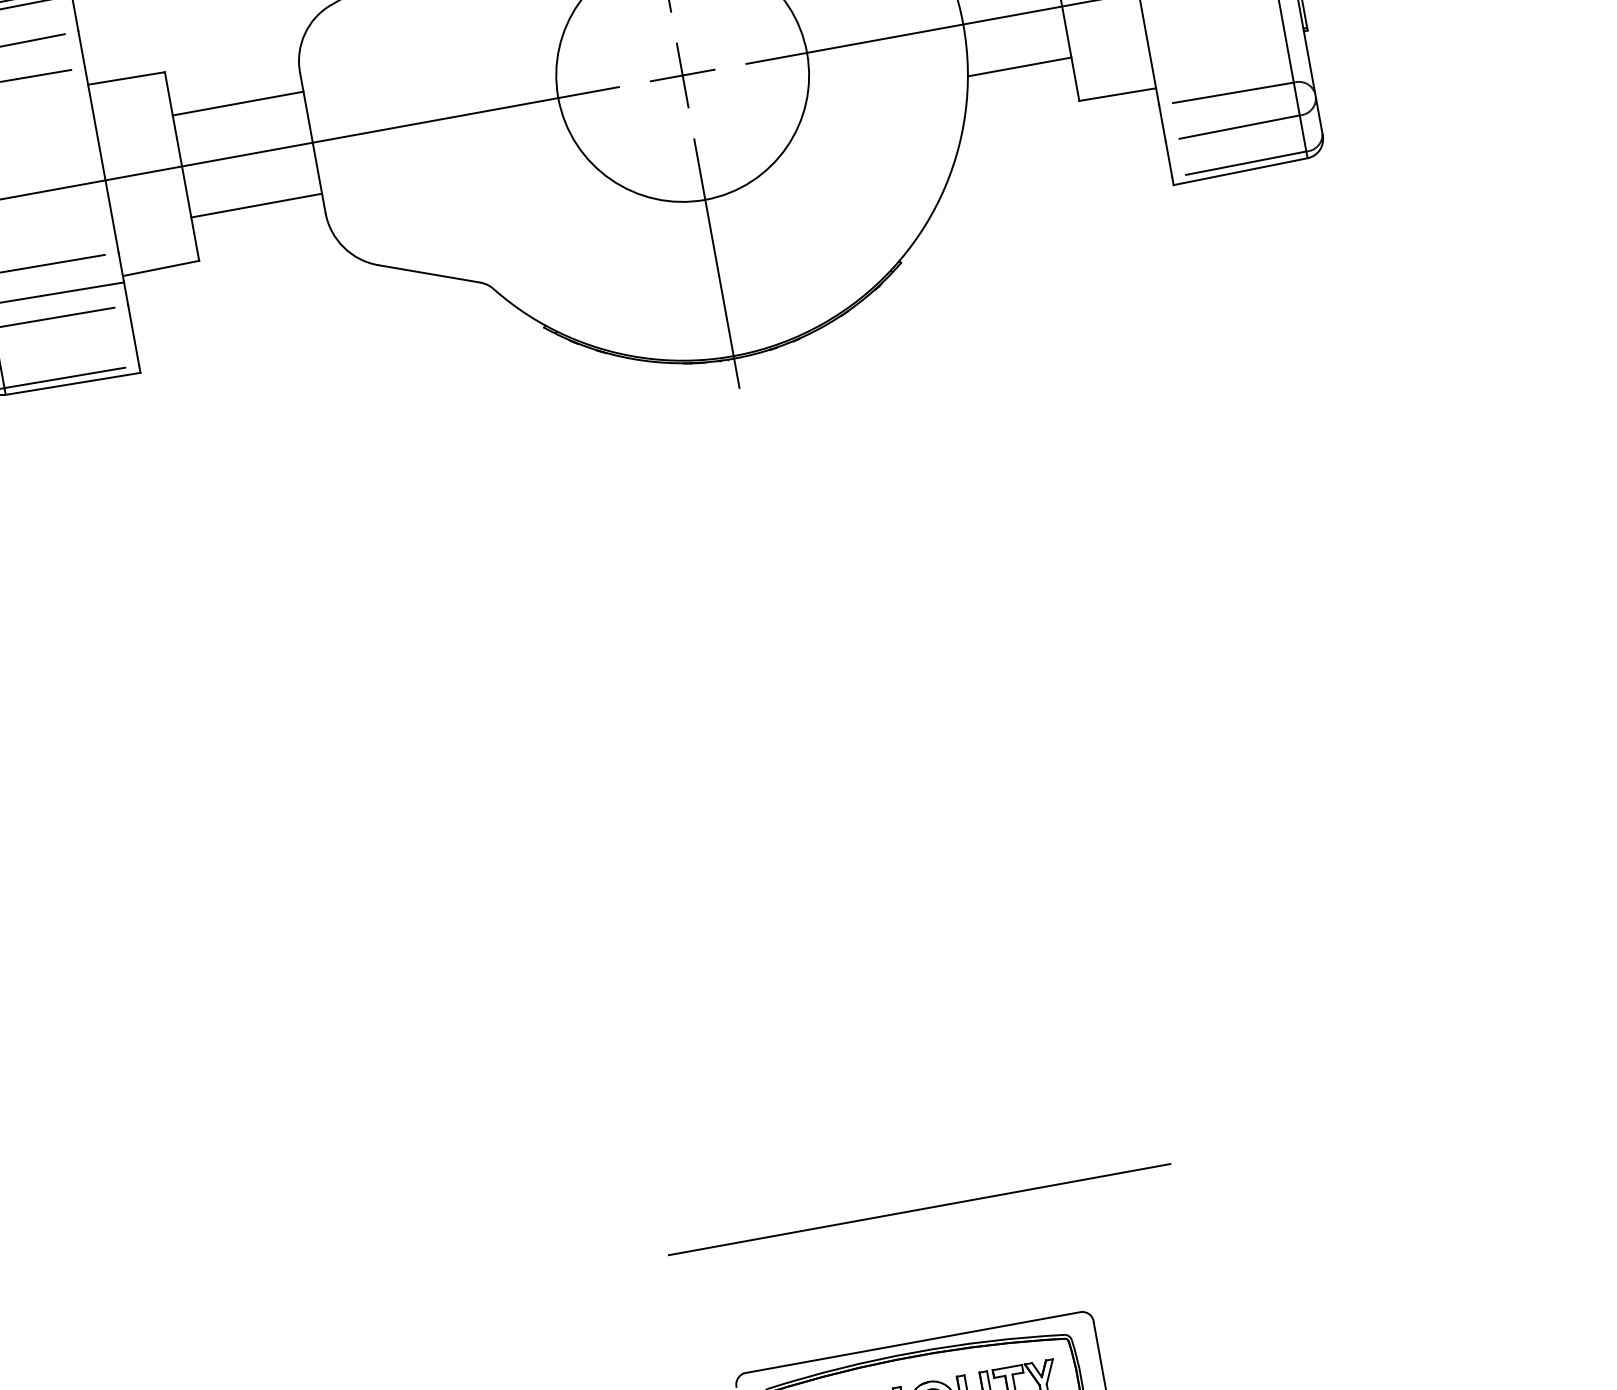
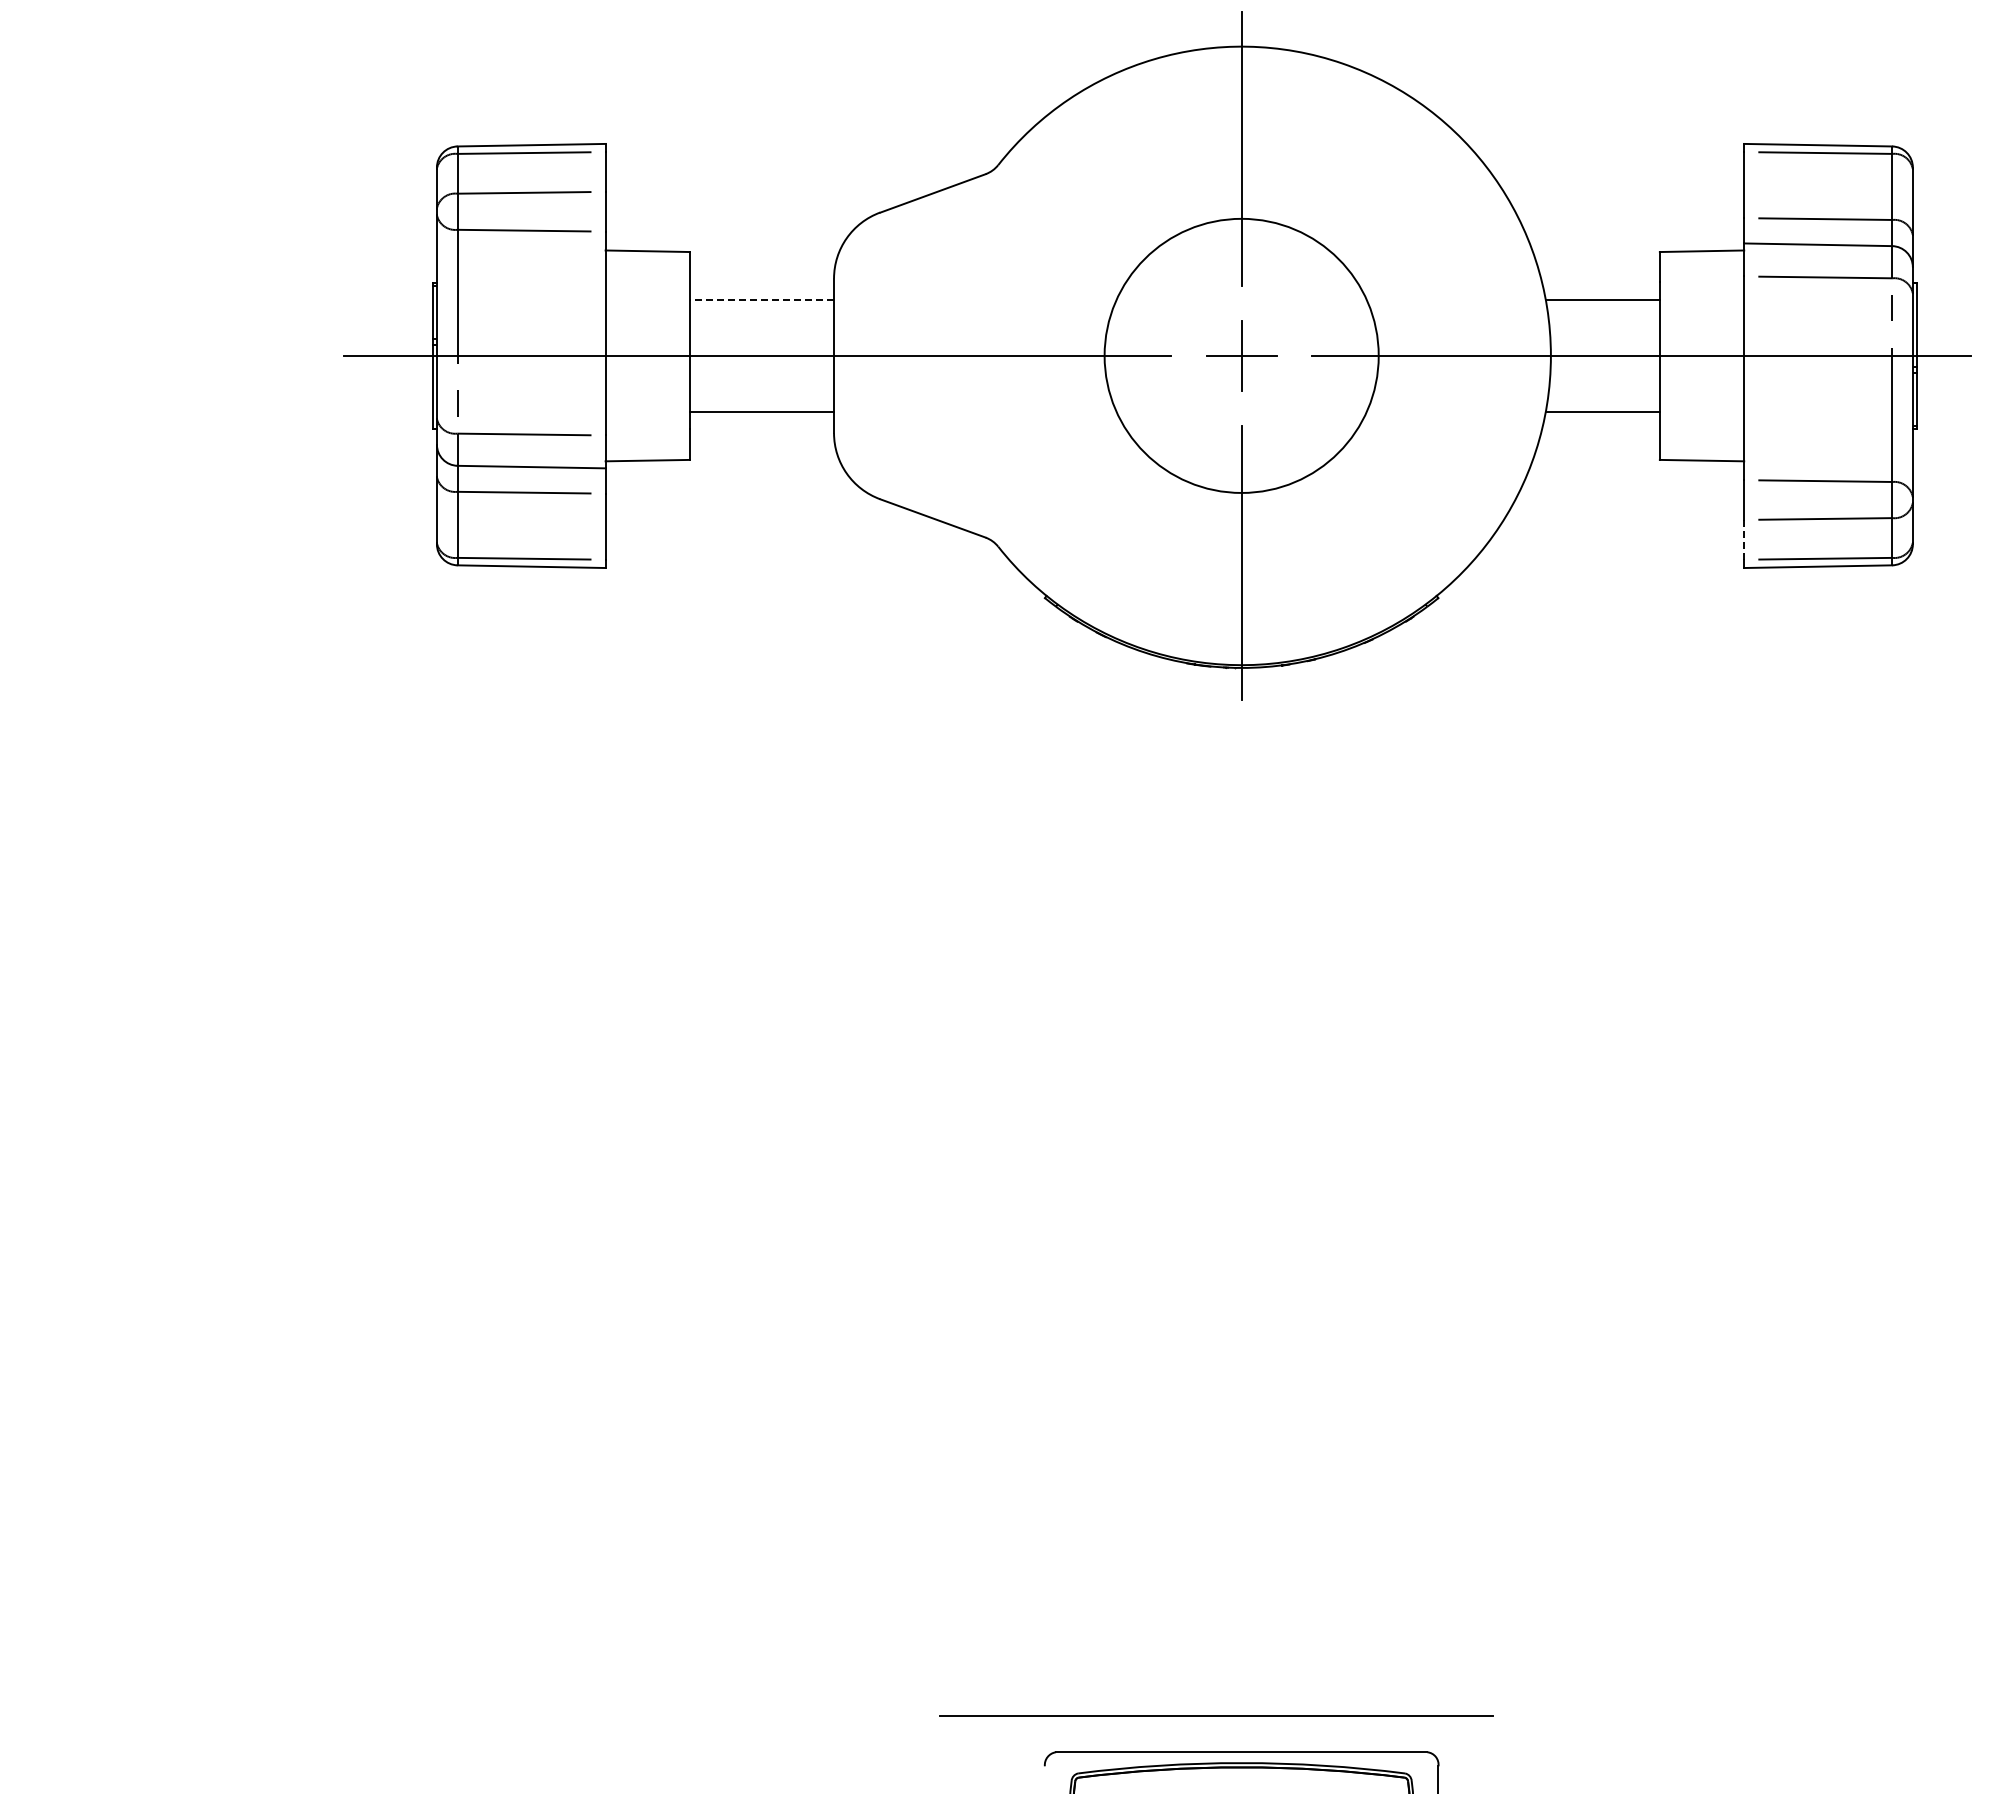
line: (237, 103) -> (761, 299), solid -> dashed
line: (1169, 159) -> (1744, 539), solid -> dashed
line: (919, 1209) -> (1216, 1715), moved

